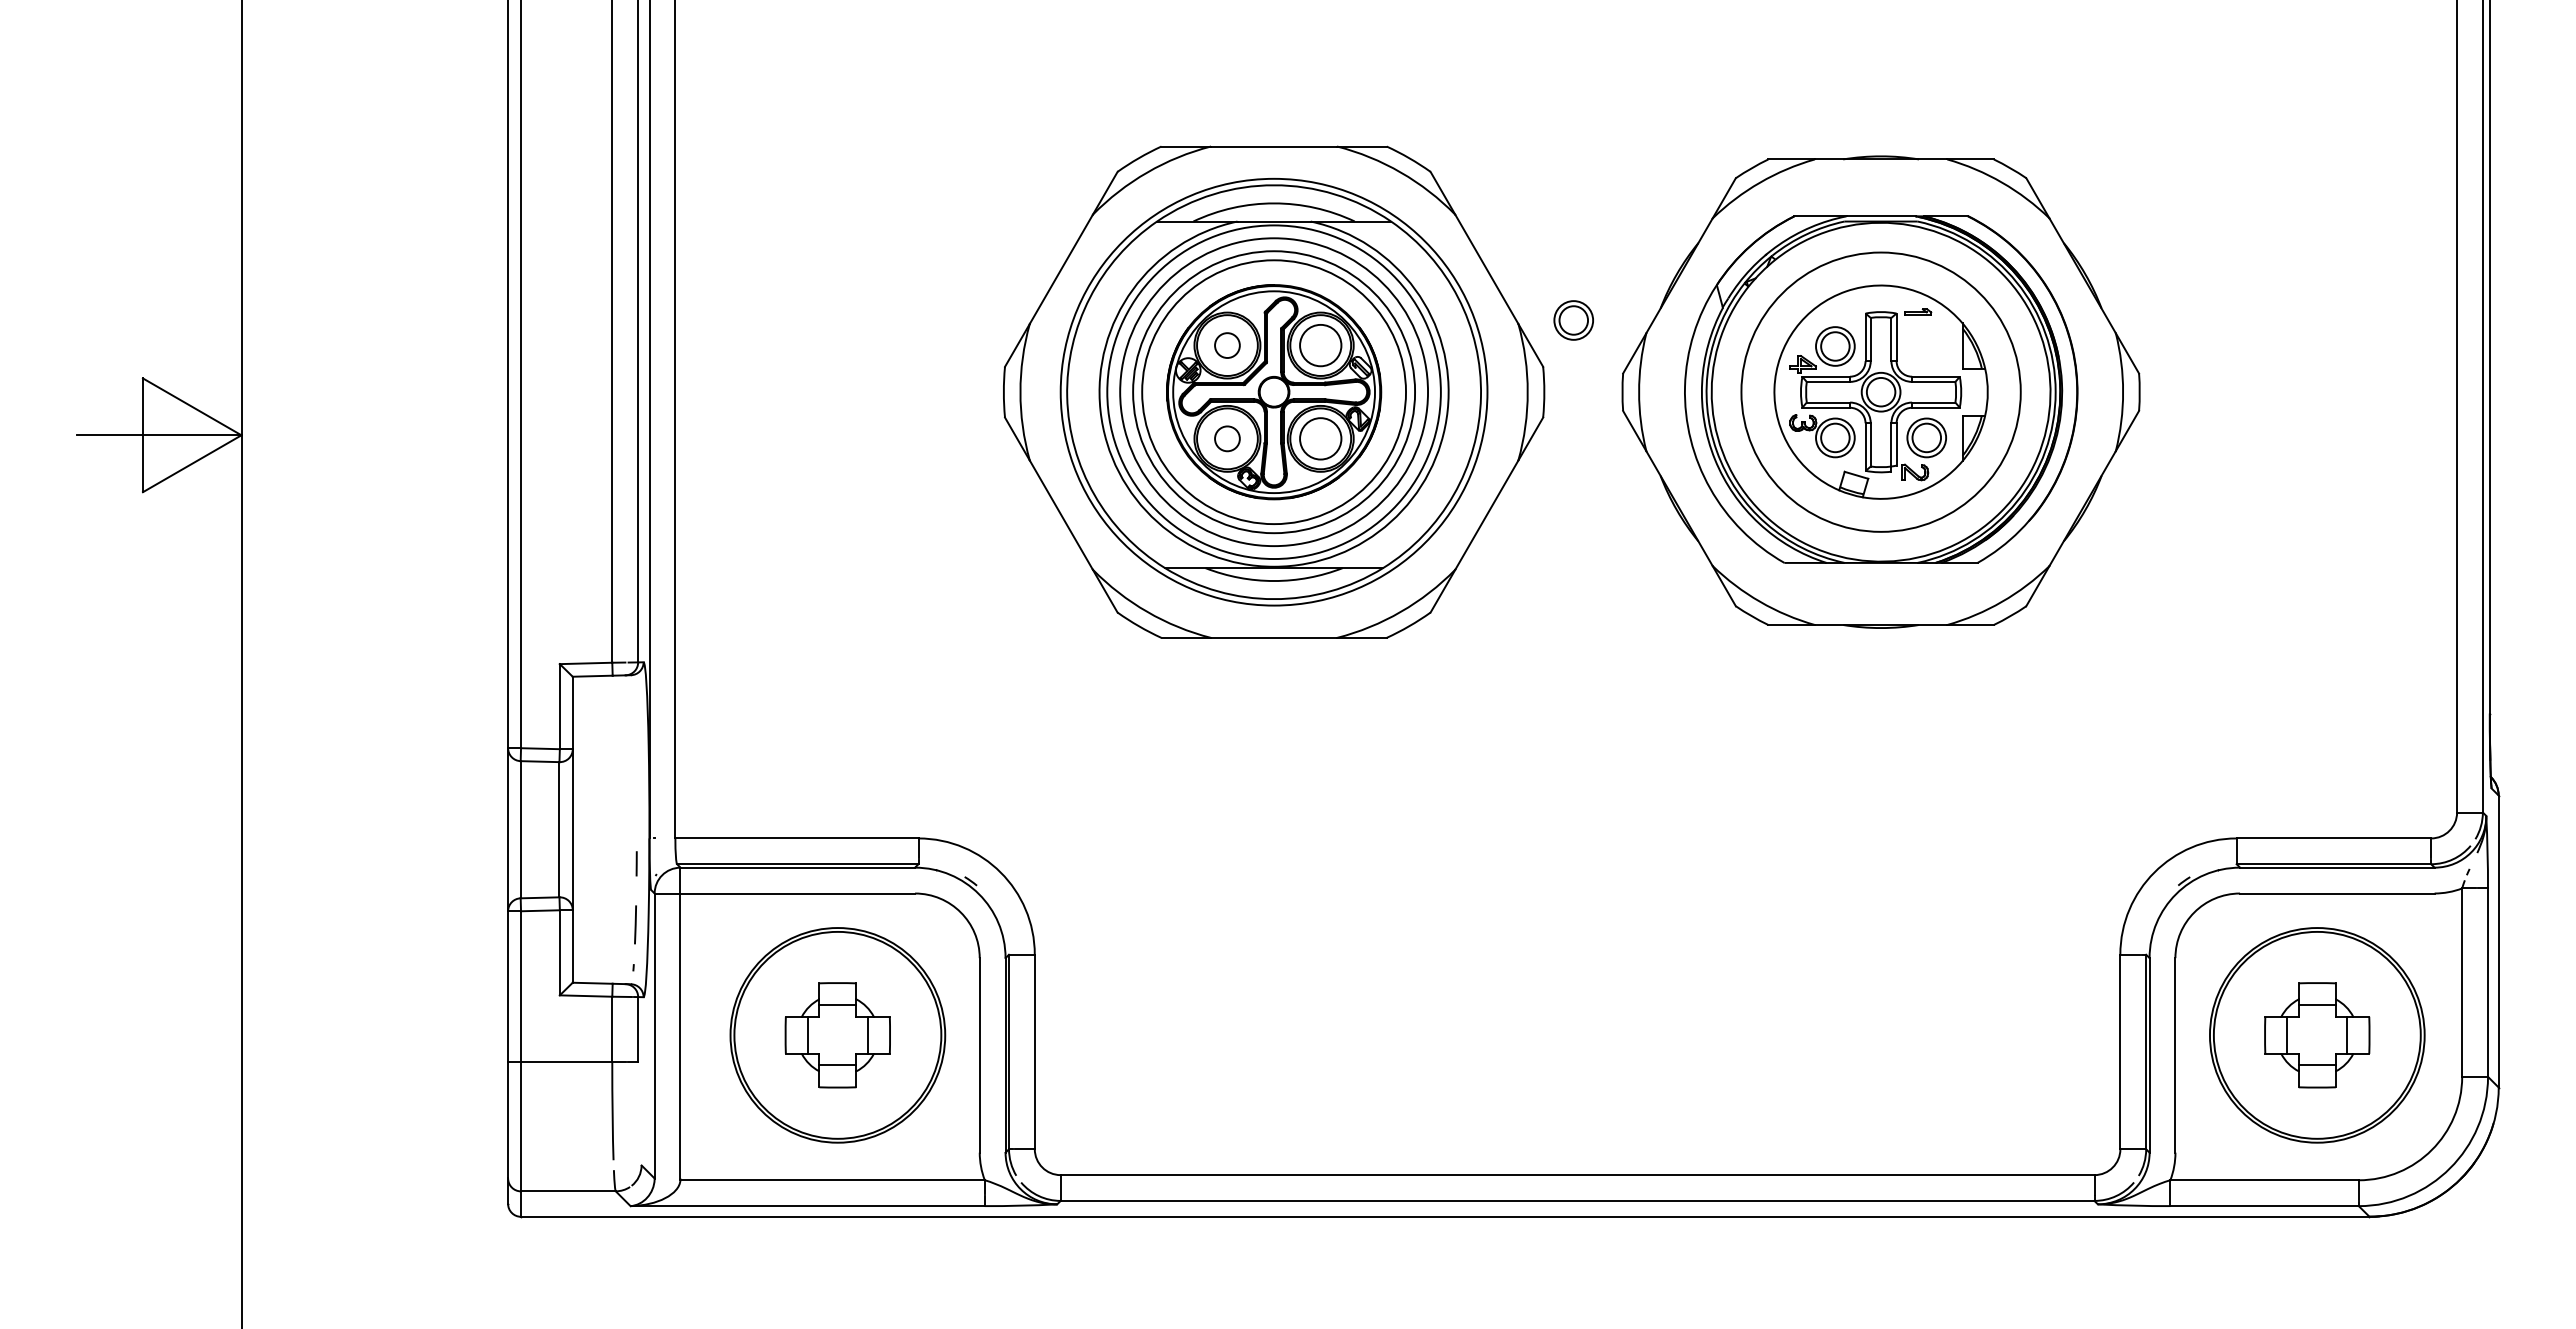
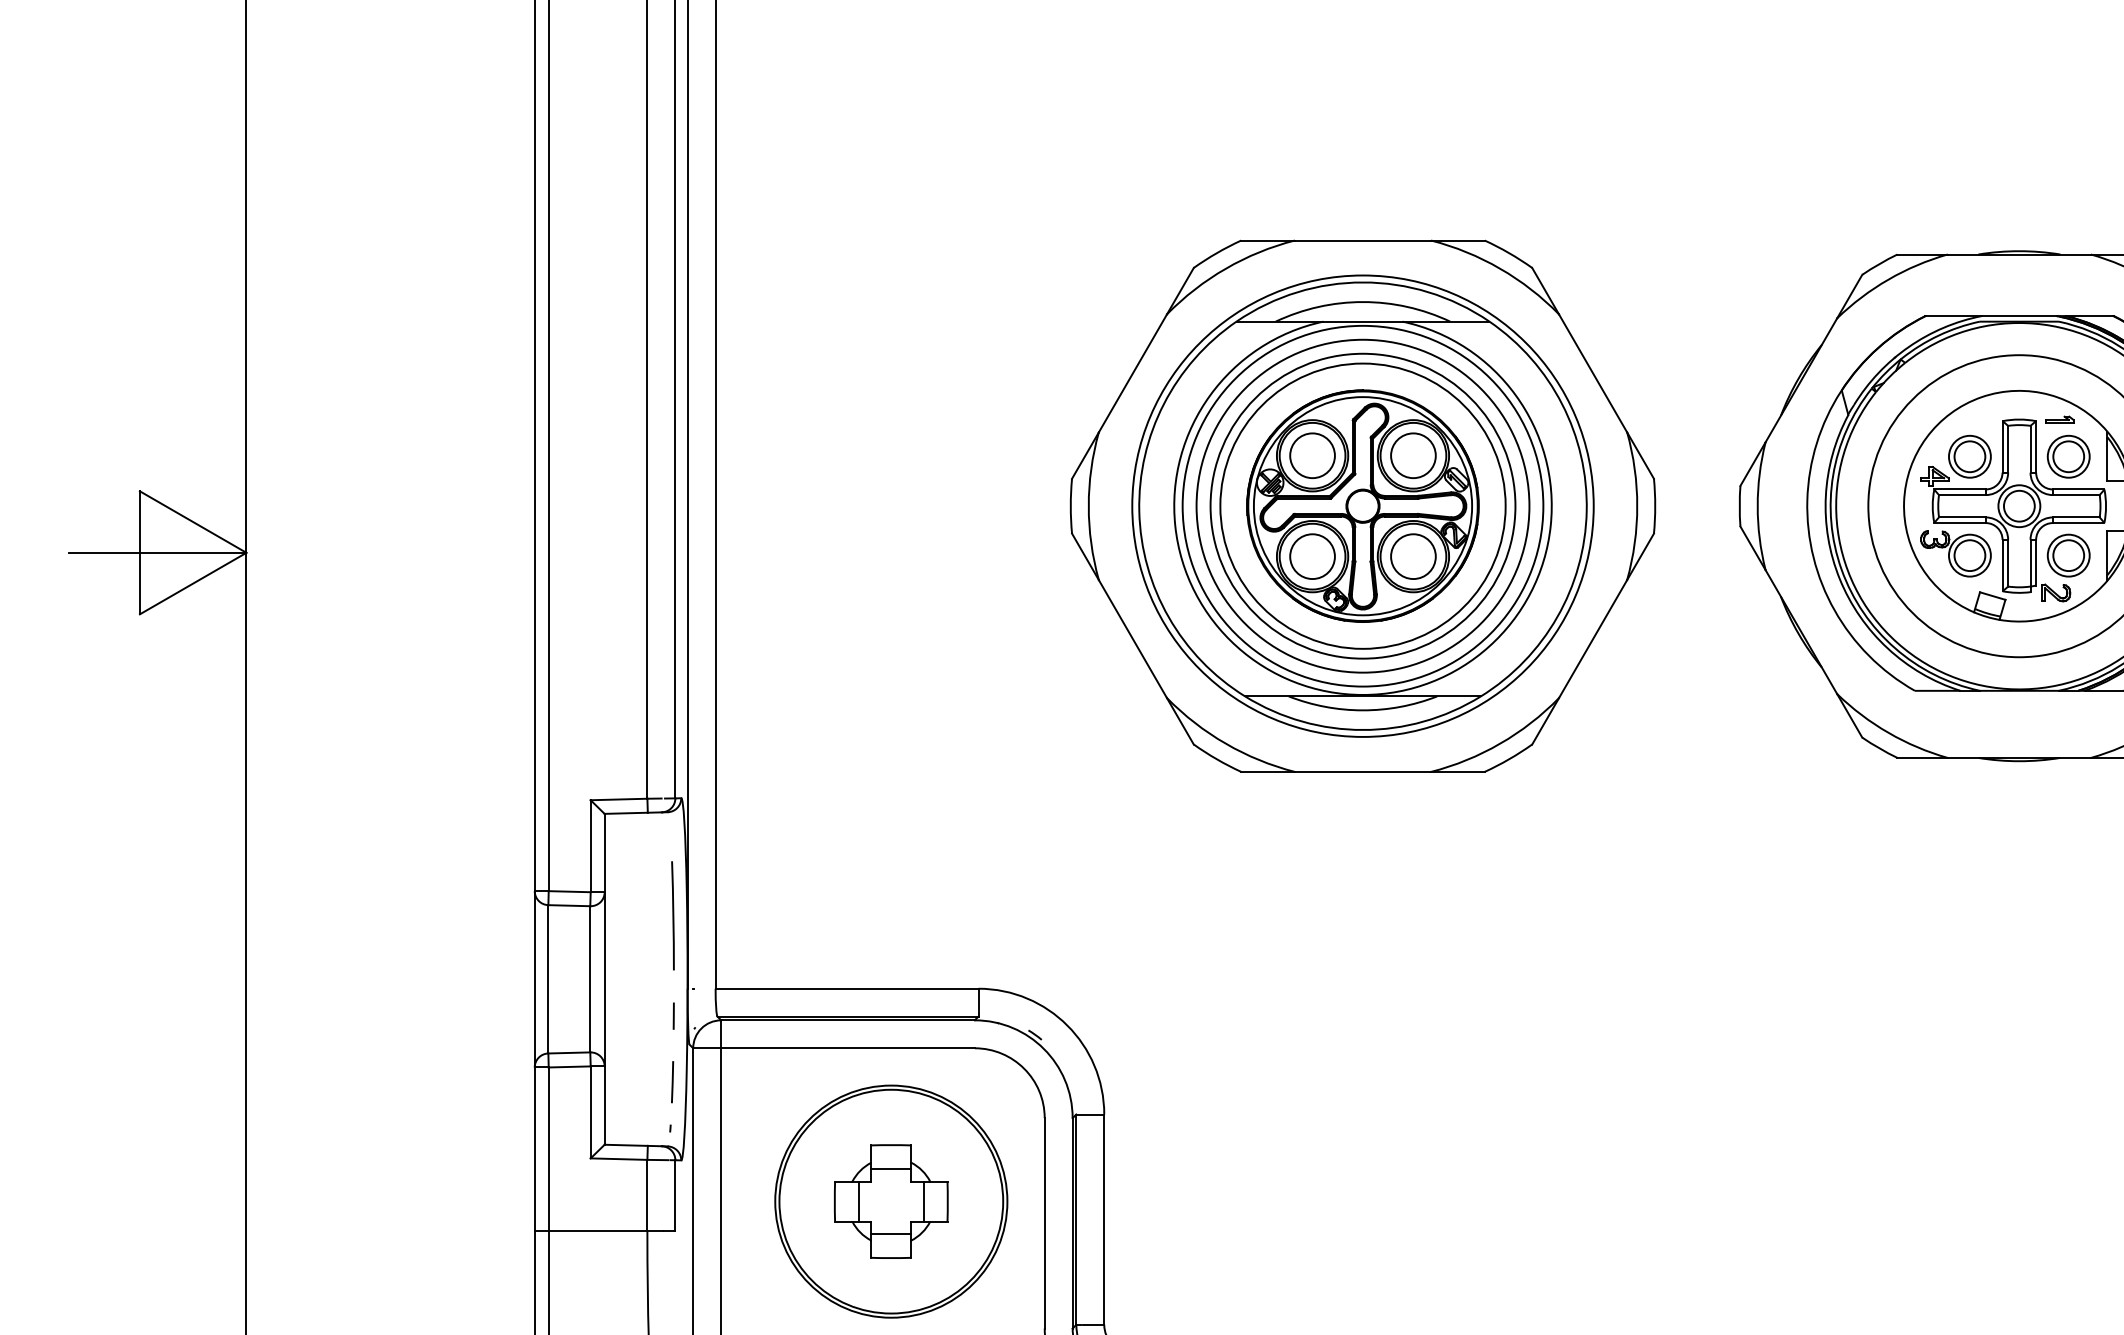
part: (1573, 320) -> (2068, 456), moved
circle: (1227, 345) -> (1312, 455), size x1.67
circle: (1227, 438) -> (1312, 556), size x1.67
line: (635, 770) -> (672, 915), added

